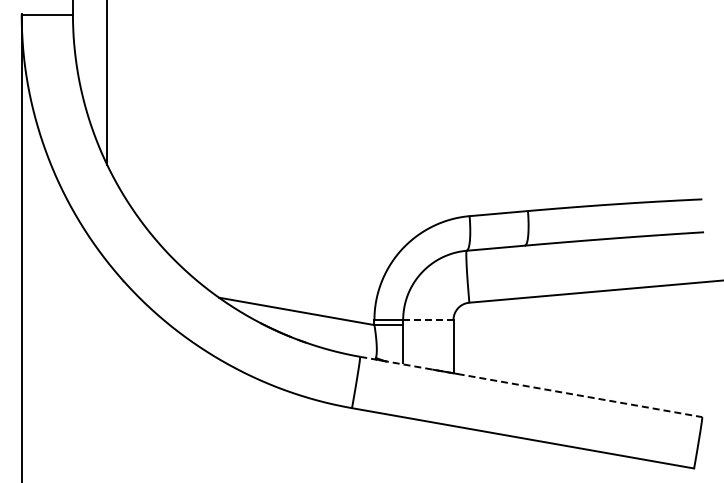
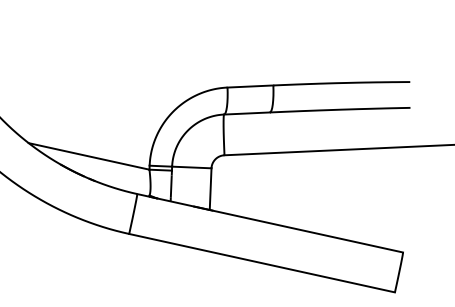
line: (428, 320) -> (191, 167), dashed -> solid
line: (531, 386) -> (270, 222), dashed -> solid

